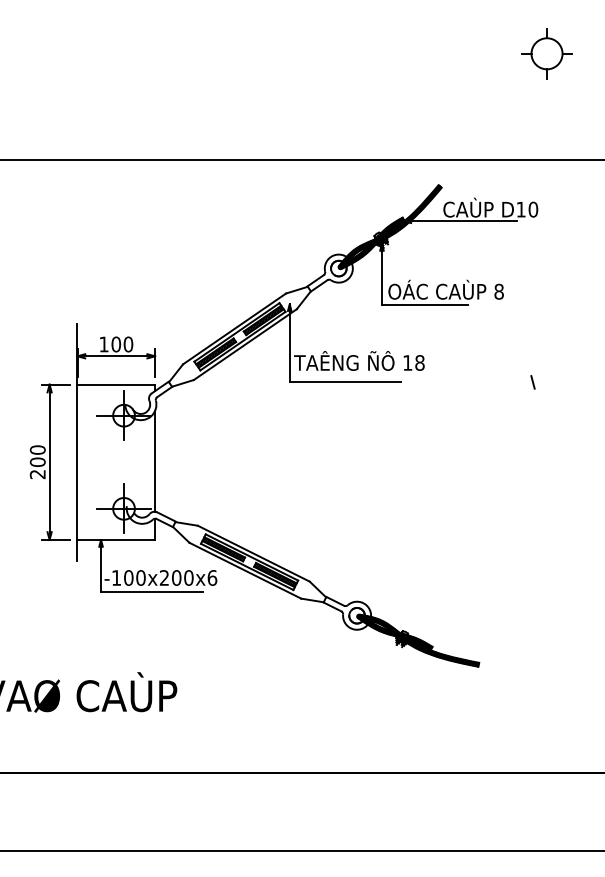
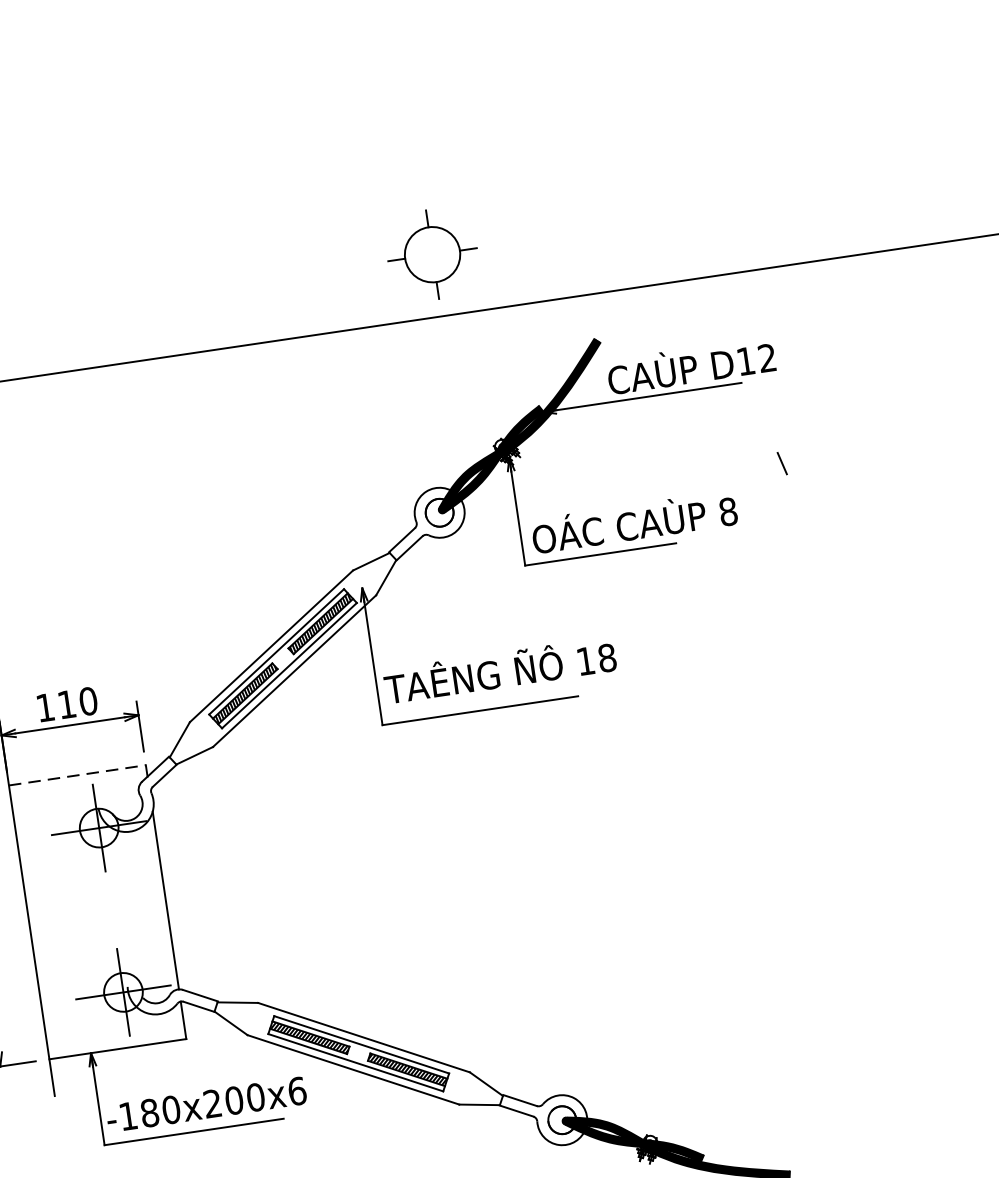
part: (546, 53) -> (431, 254), moved
text: (533, 209) -> (767, 357), D10 -> D12
text: (116, 344) -> (67, 704), 100 -> 110
line: (532, 382) -> (781, 463), moved
line: (116, 384) -> (77, 775), solid -> dashed
text: (128, 577) -> (149, 1112), -100x200x6 -> -180x200x6

